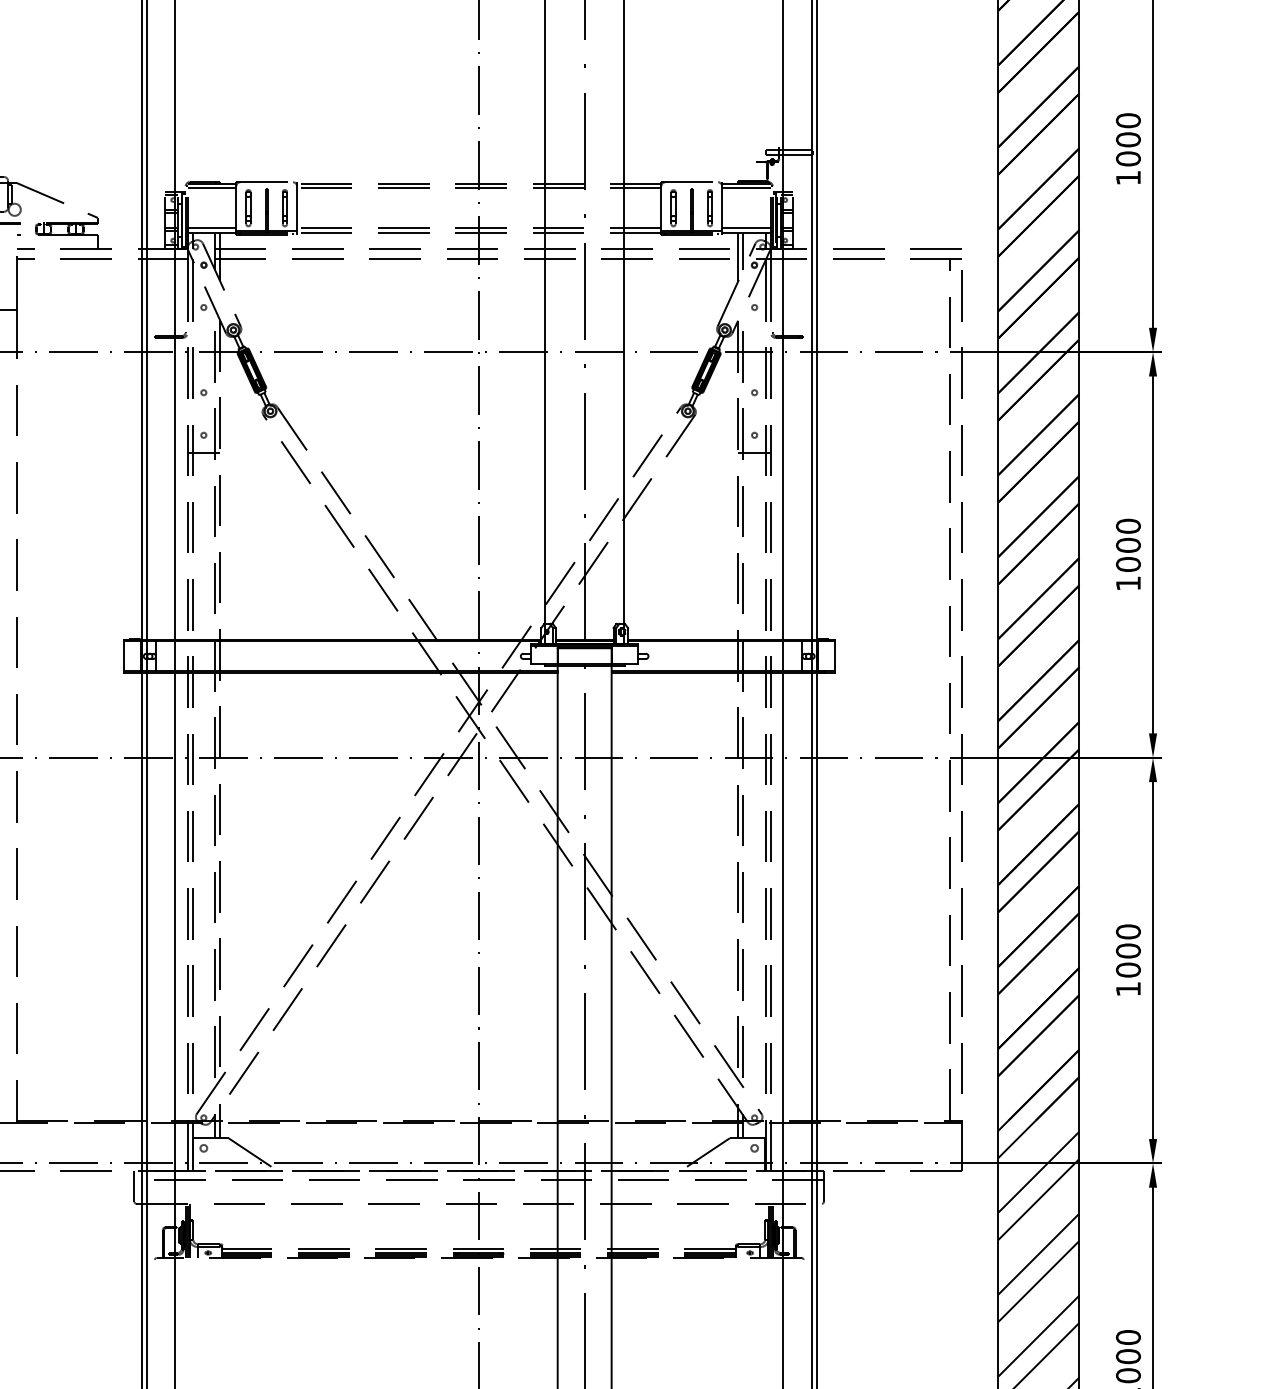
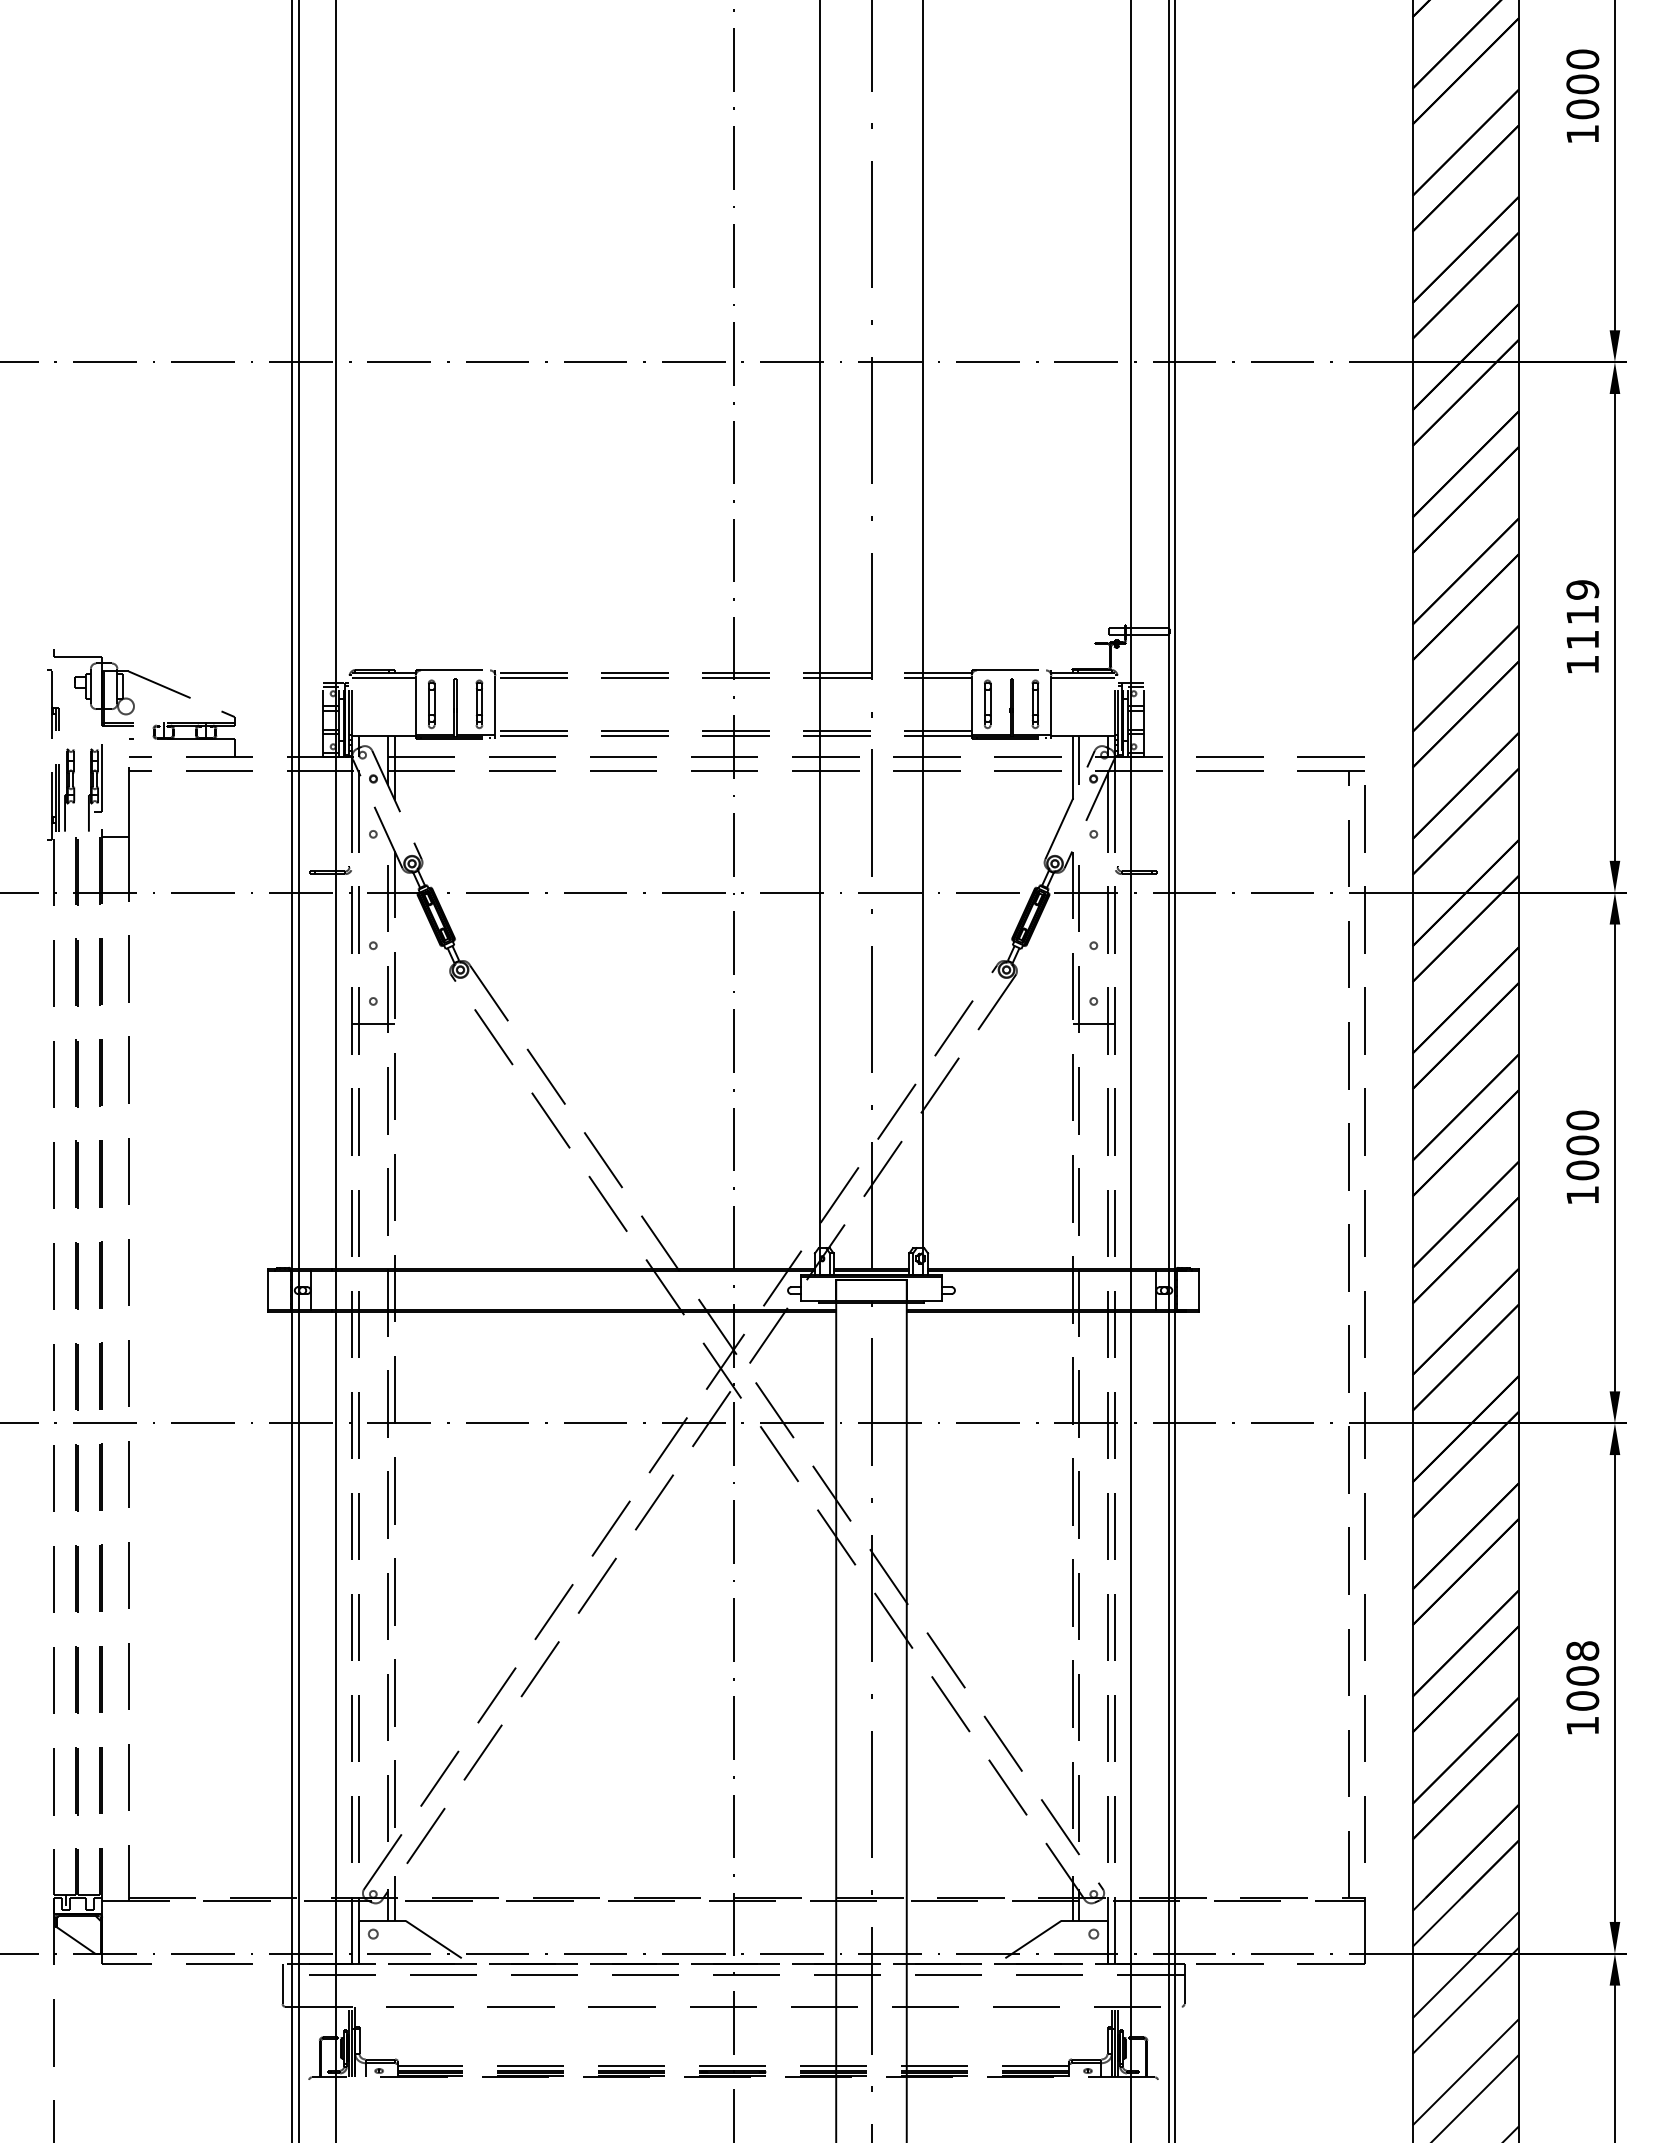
text: (1128, 139) -> (1582, 614), 1000 -> 1119
line: (211, 228) -> (383, 730), removed
line: (746, 228) -> (1083, 730), removed
text: (1128, 931) -> (1582, 1650), 1000 -> 1008

